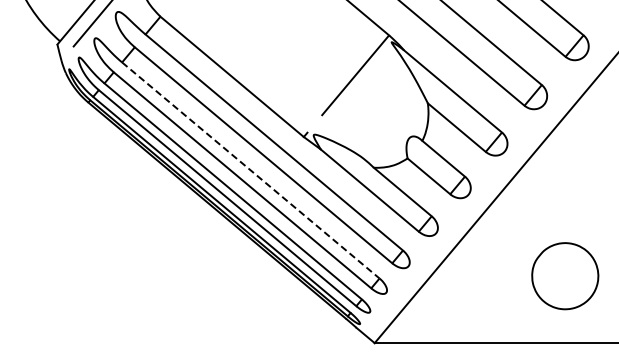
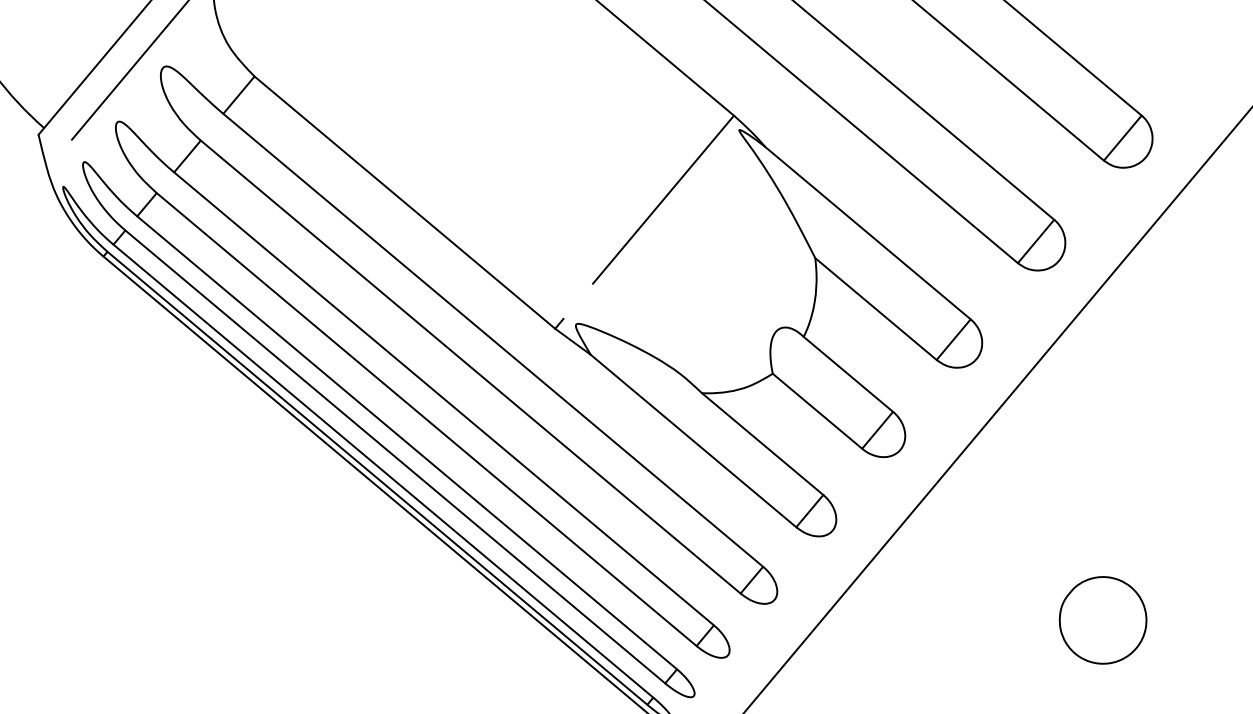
line: (251, 170) -> (445, 398), dashed -> solid
part: (564, 275) -> (1101, 619), size x0.62

